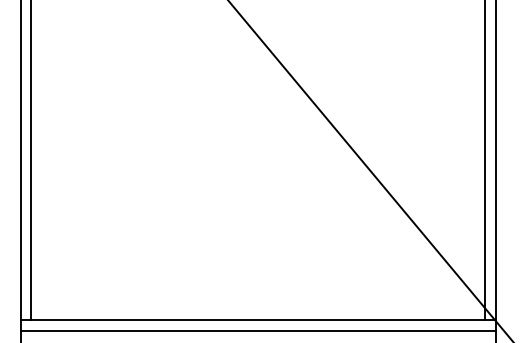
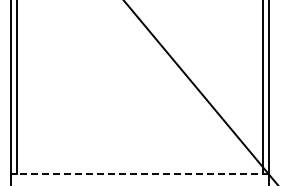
line: (257, 320) -> (139, 173), solid -> dashed
line: (257, 331) -> (139, 179), removed

